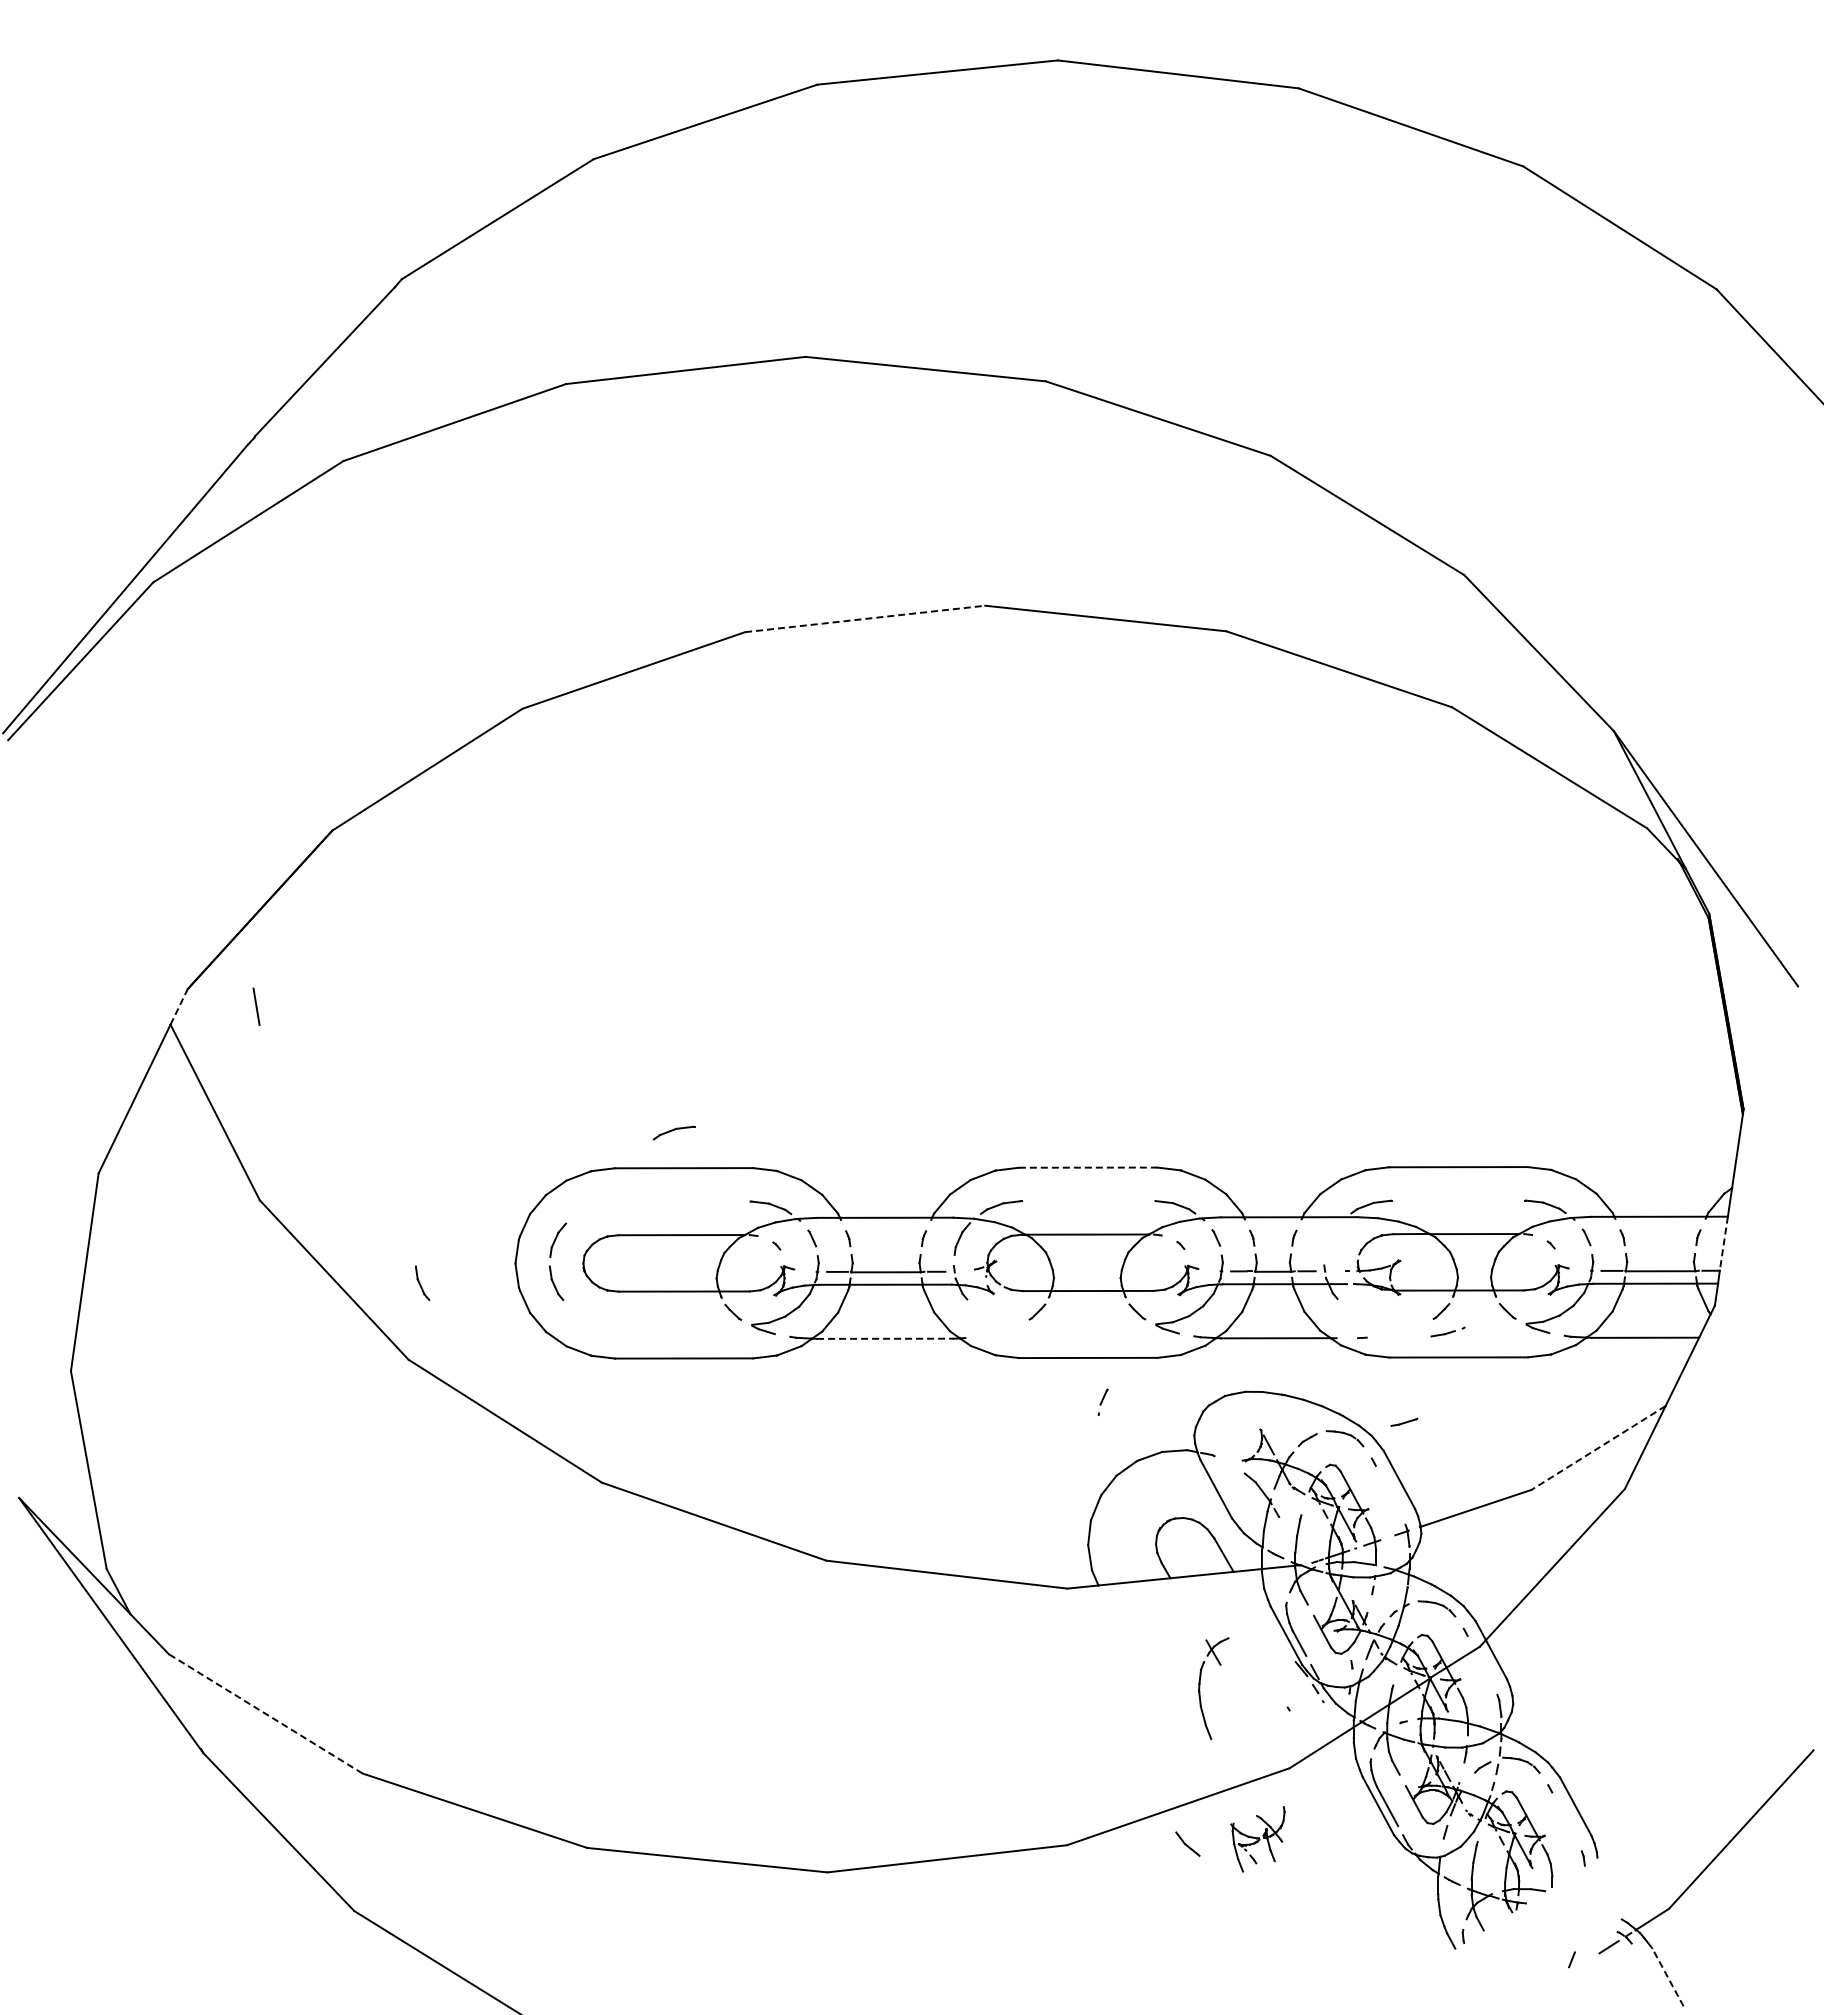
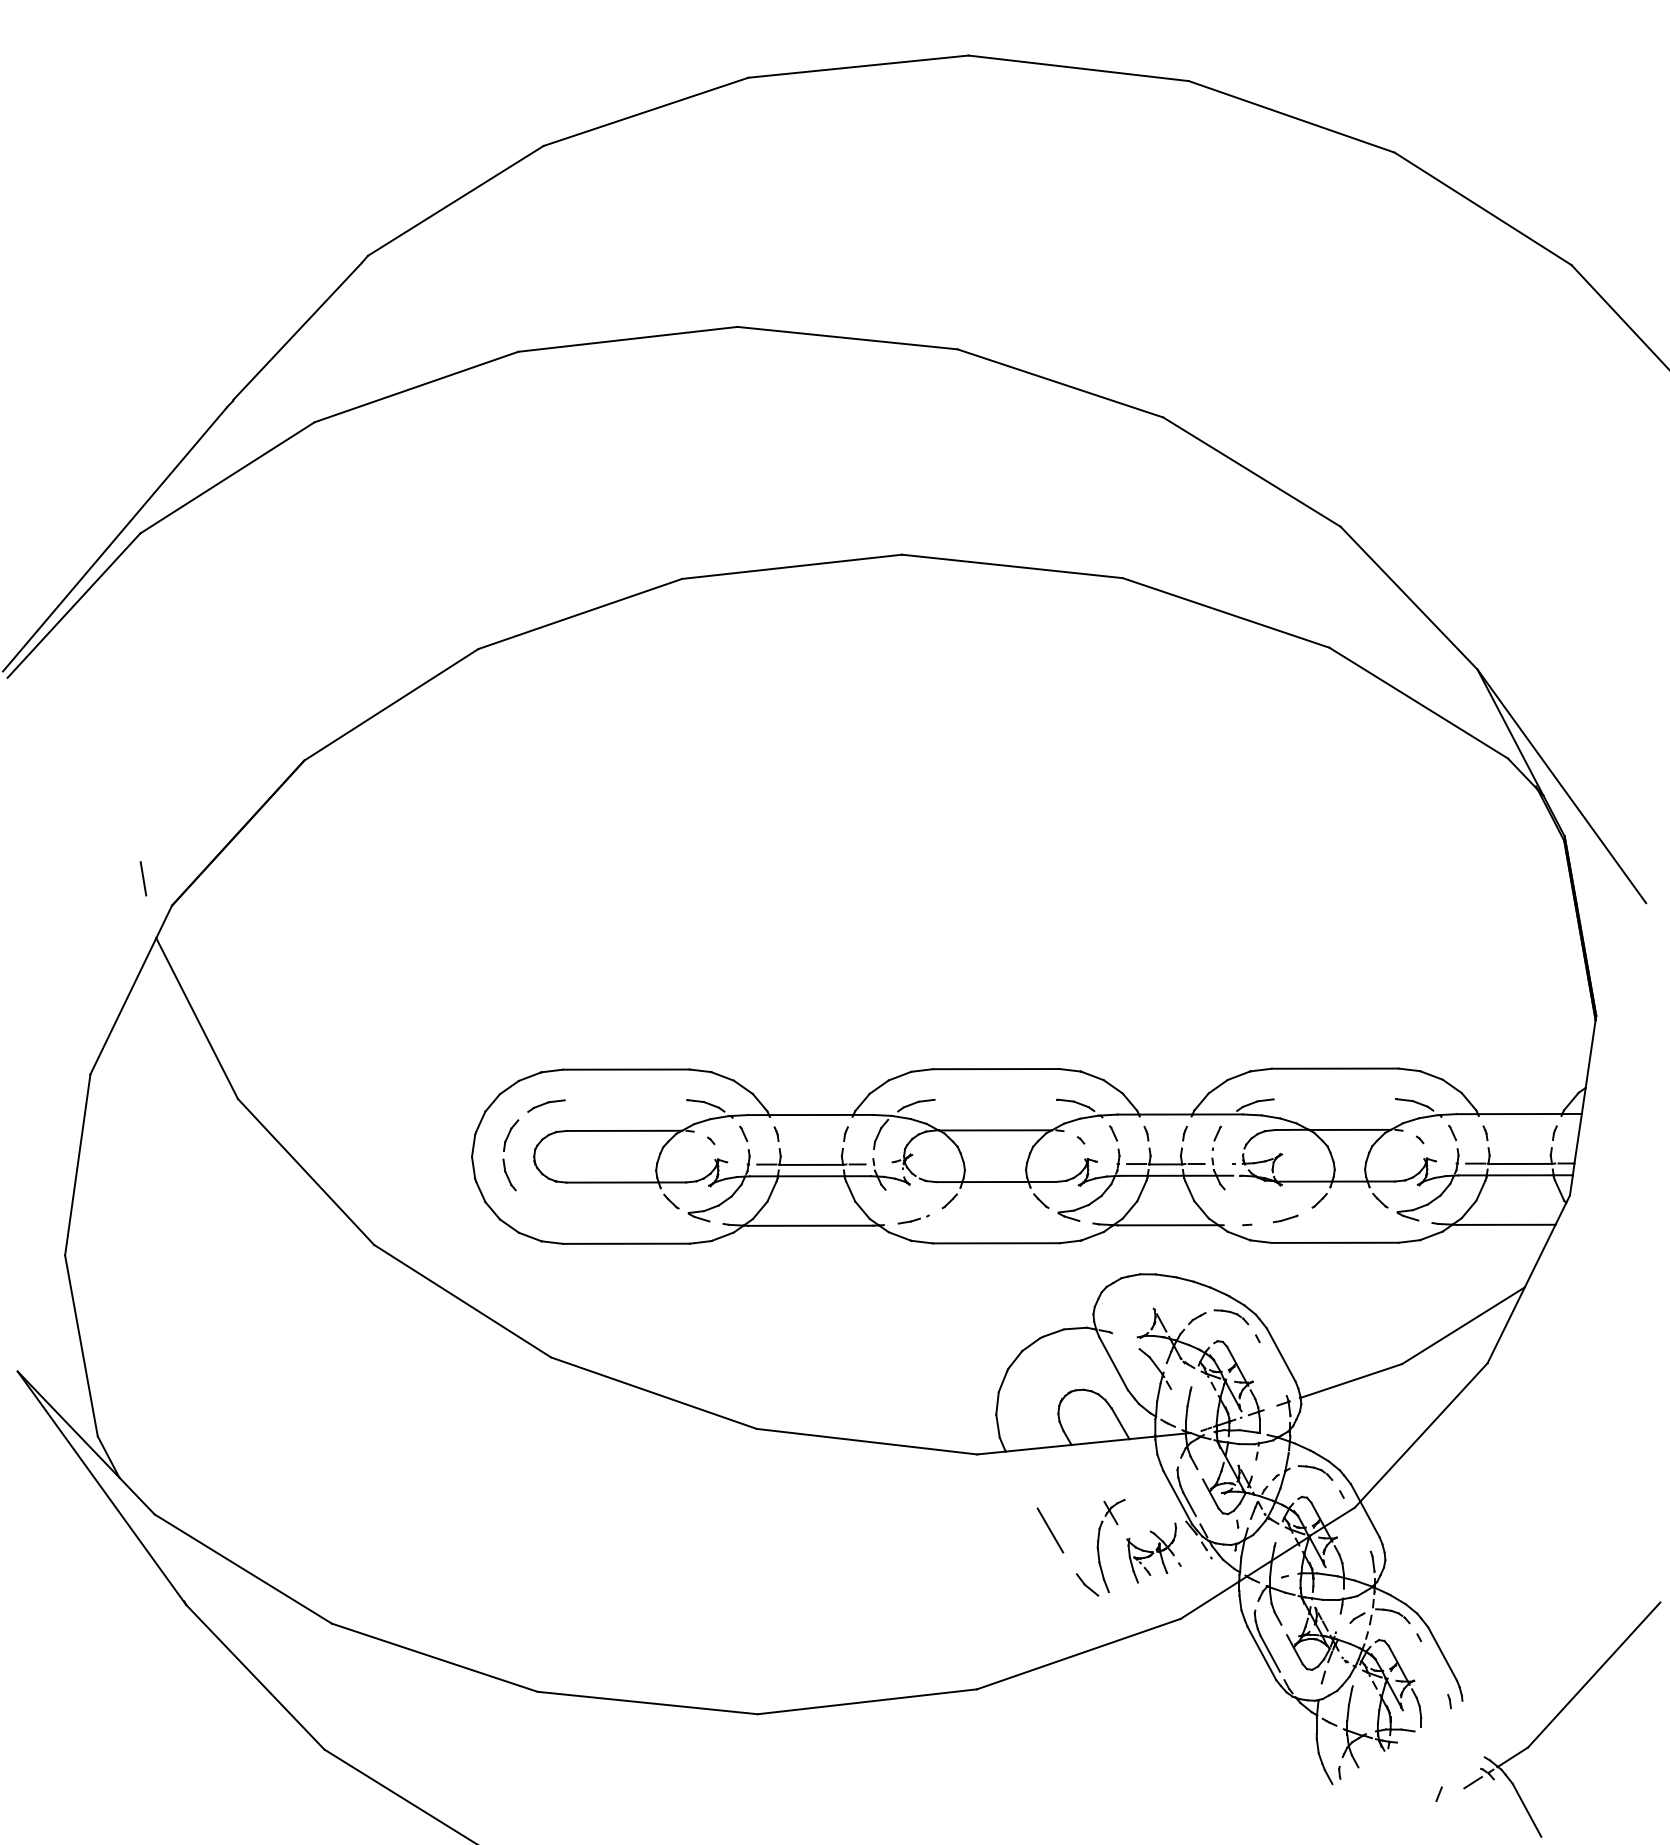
line: (865, 618) -> (792, 566), dashed -> solid
line: (179, 1006) -> (164, 921), dashed -> solid
line: (256, 1006) -> (143, 878), moved
part: (673, 1132) -> (546, 1105), moved
line: (1088, 1167) -> (996, 1068), dashed -> solid
line: (1723, 1244) -> (1577, 1139), dashed -> solid
part: (422, 1282) -> (386, 1174), removed
part: (1447, 1331) -> (913, 1219), moved
line: (886, 1338) -> (811, 1225), dashed -> solid
part: (1102, 1401) -> (1216, 1137), moved
line: (1405, 1421) -> (1286, 1218), moved
line: (1598, 1448) -> (1463, 1326), dashed -> solid
line: (1147, 1671) -> (1050, 1530), added
line: (265, 1713) -> (243, 1568), dashed -> solid
part: (1257, 1839) -> (1151, 1553), moved
part: (1187, 1843) -> (1087, 1584), moved
line: (1667, 1976) -> (1526, 1809), dashed -> solid

